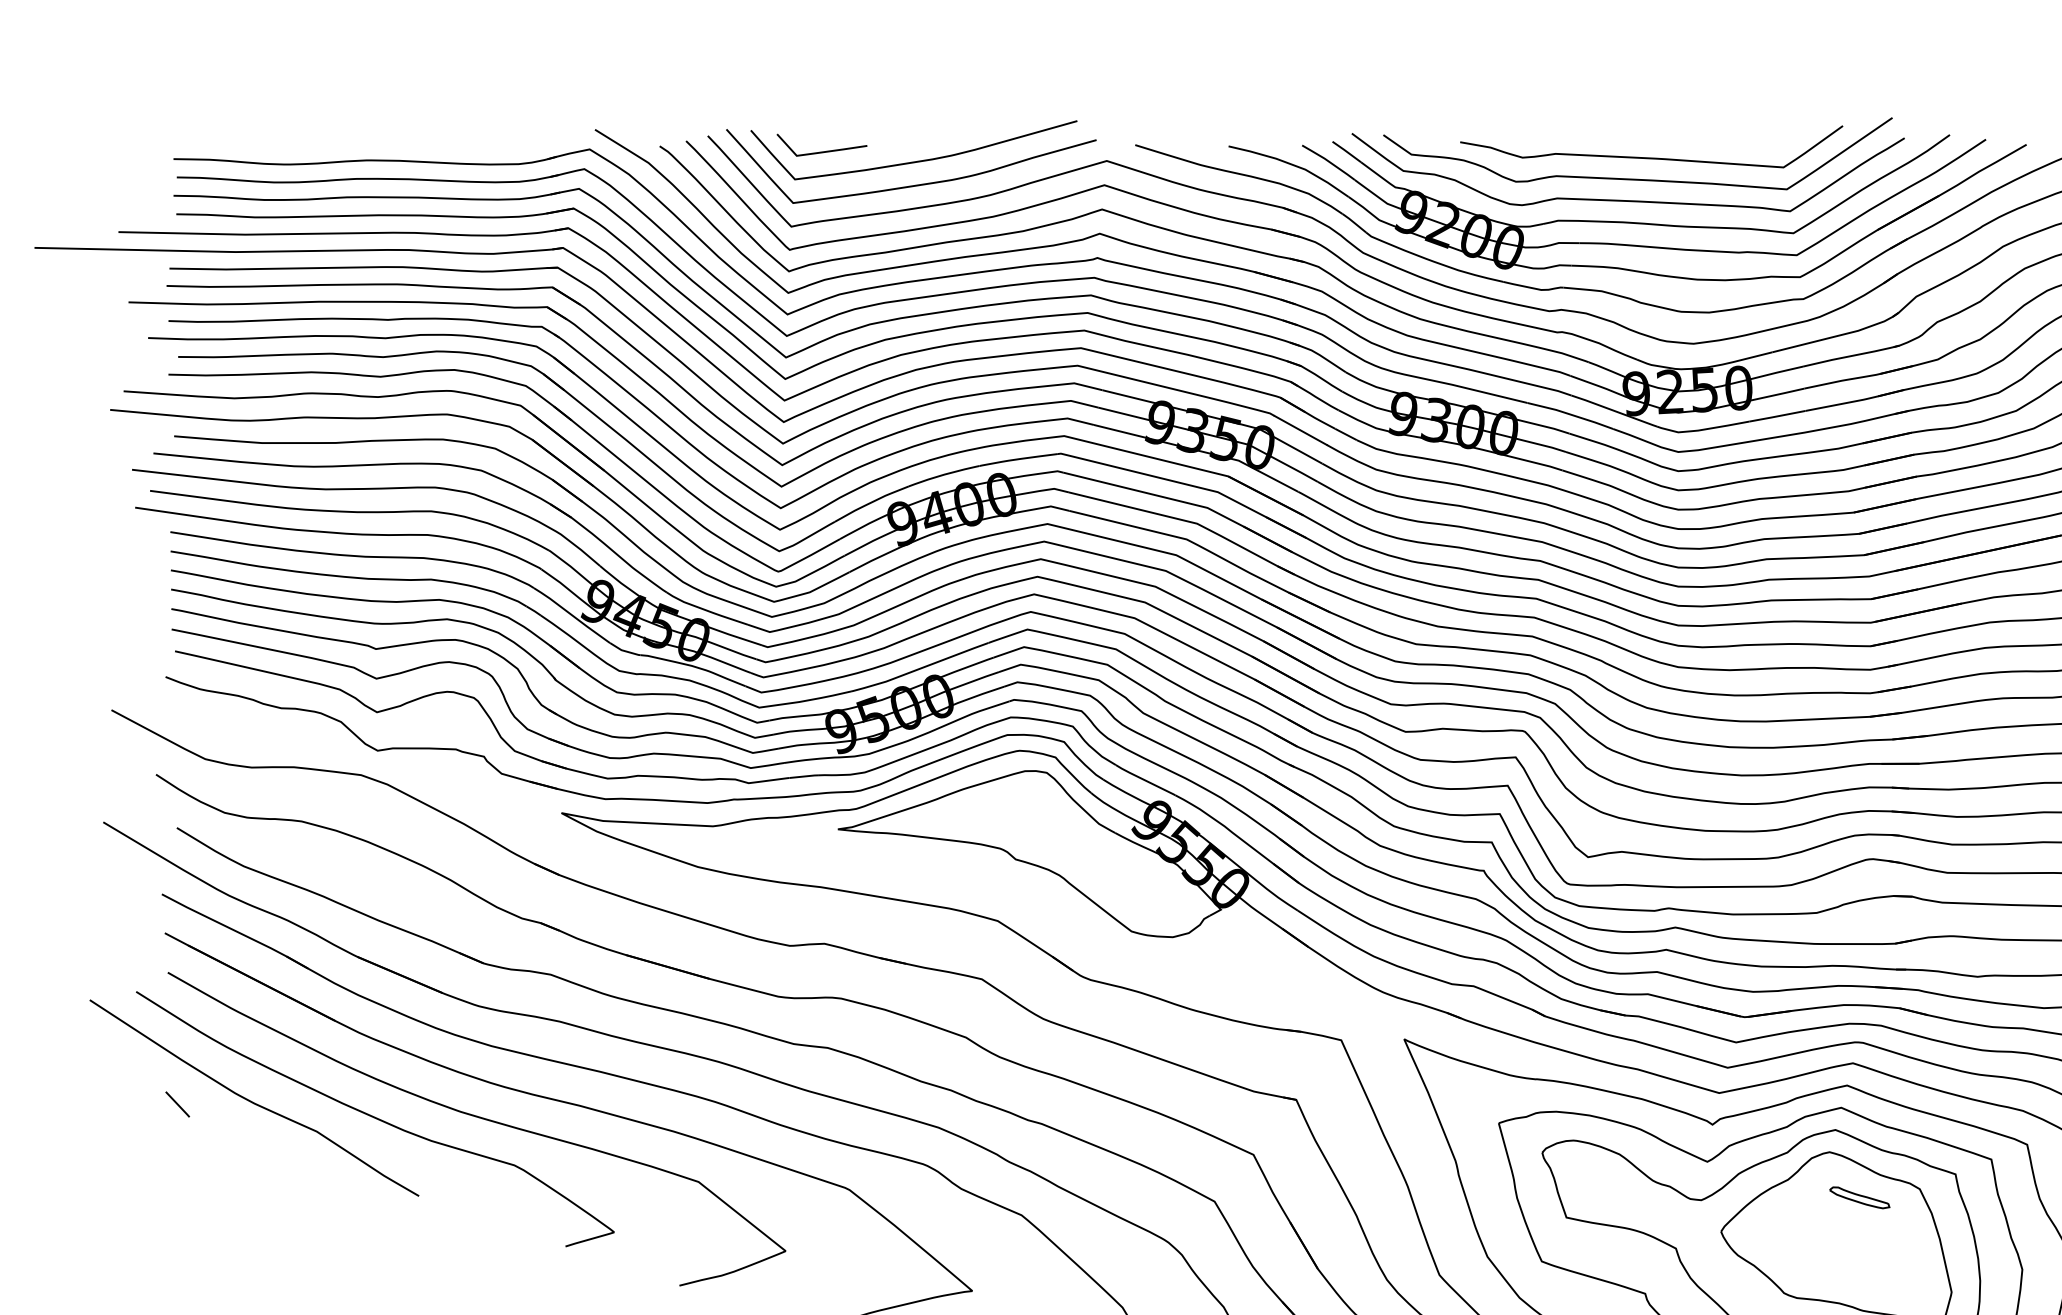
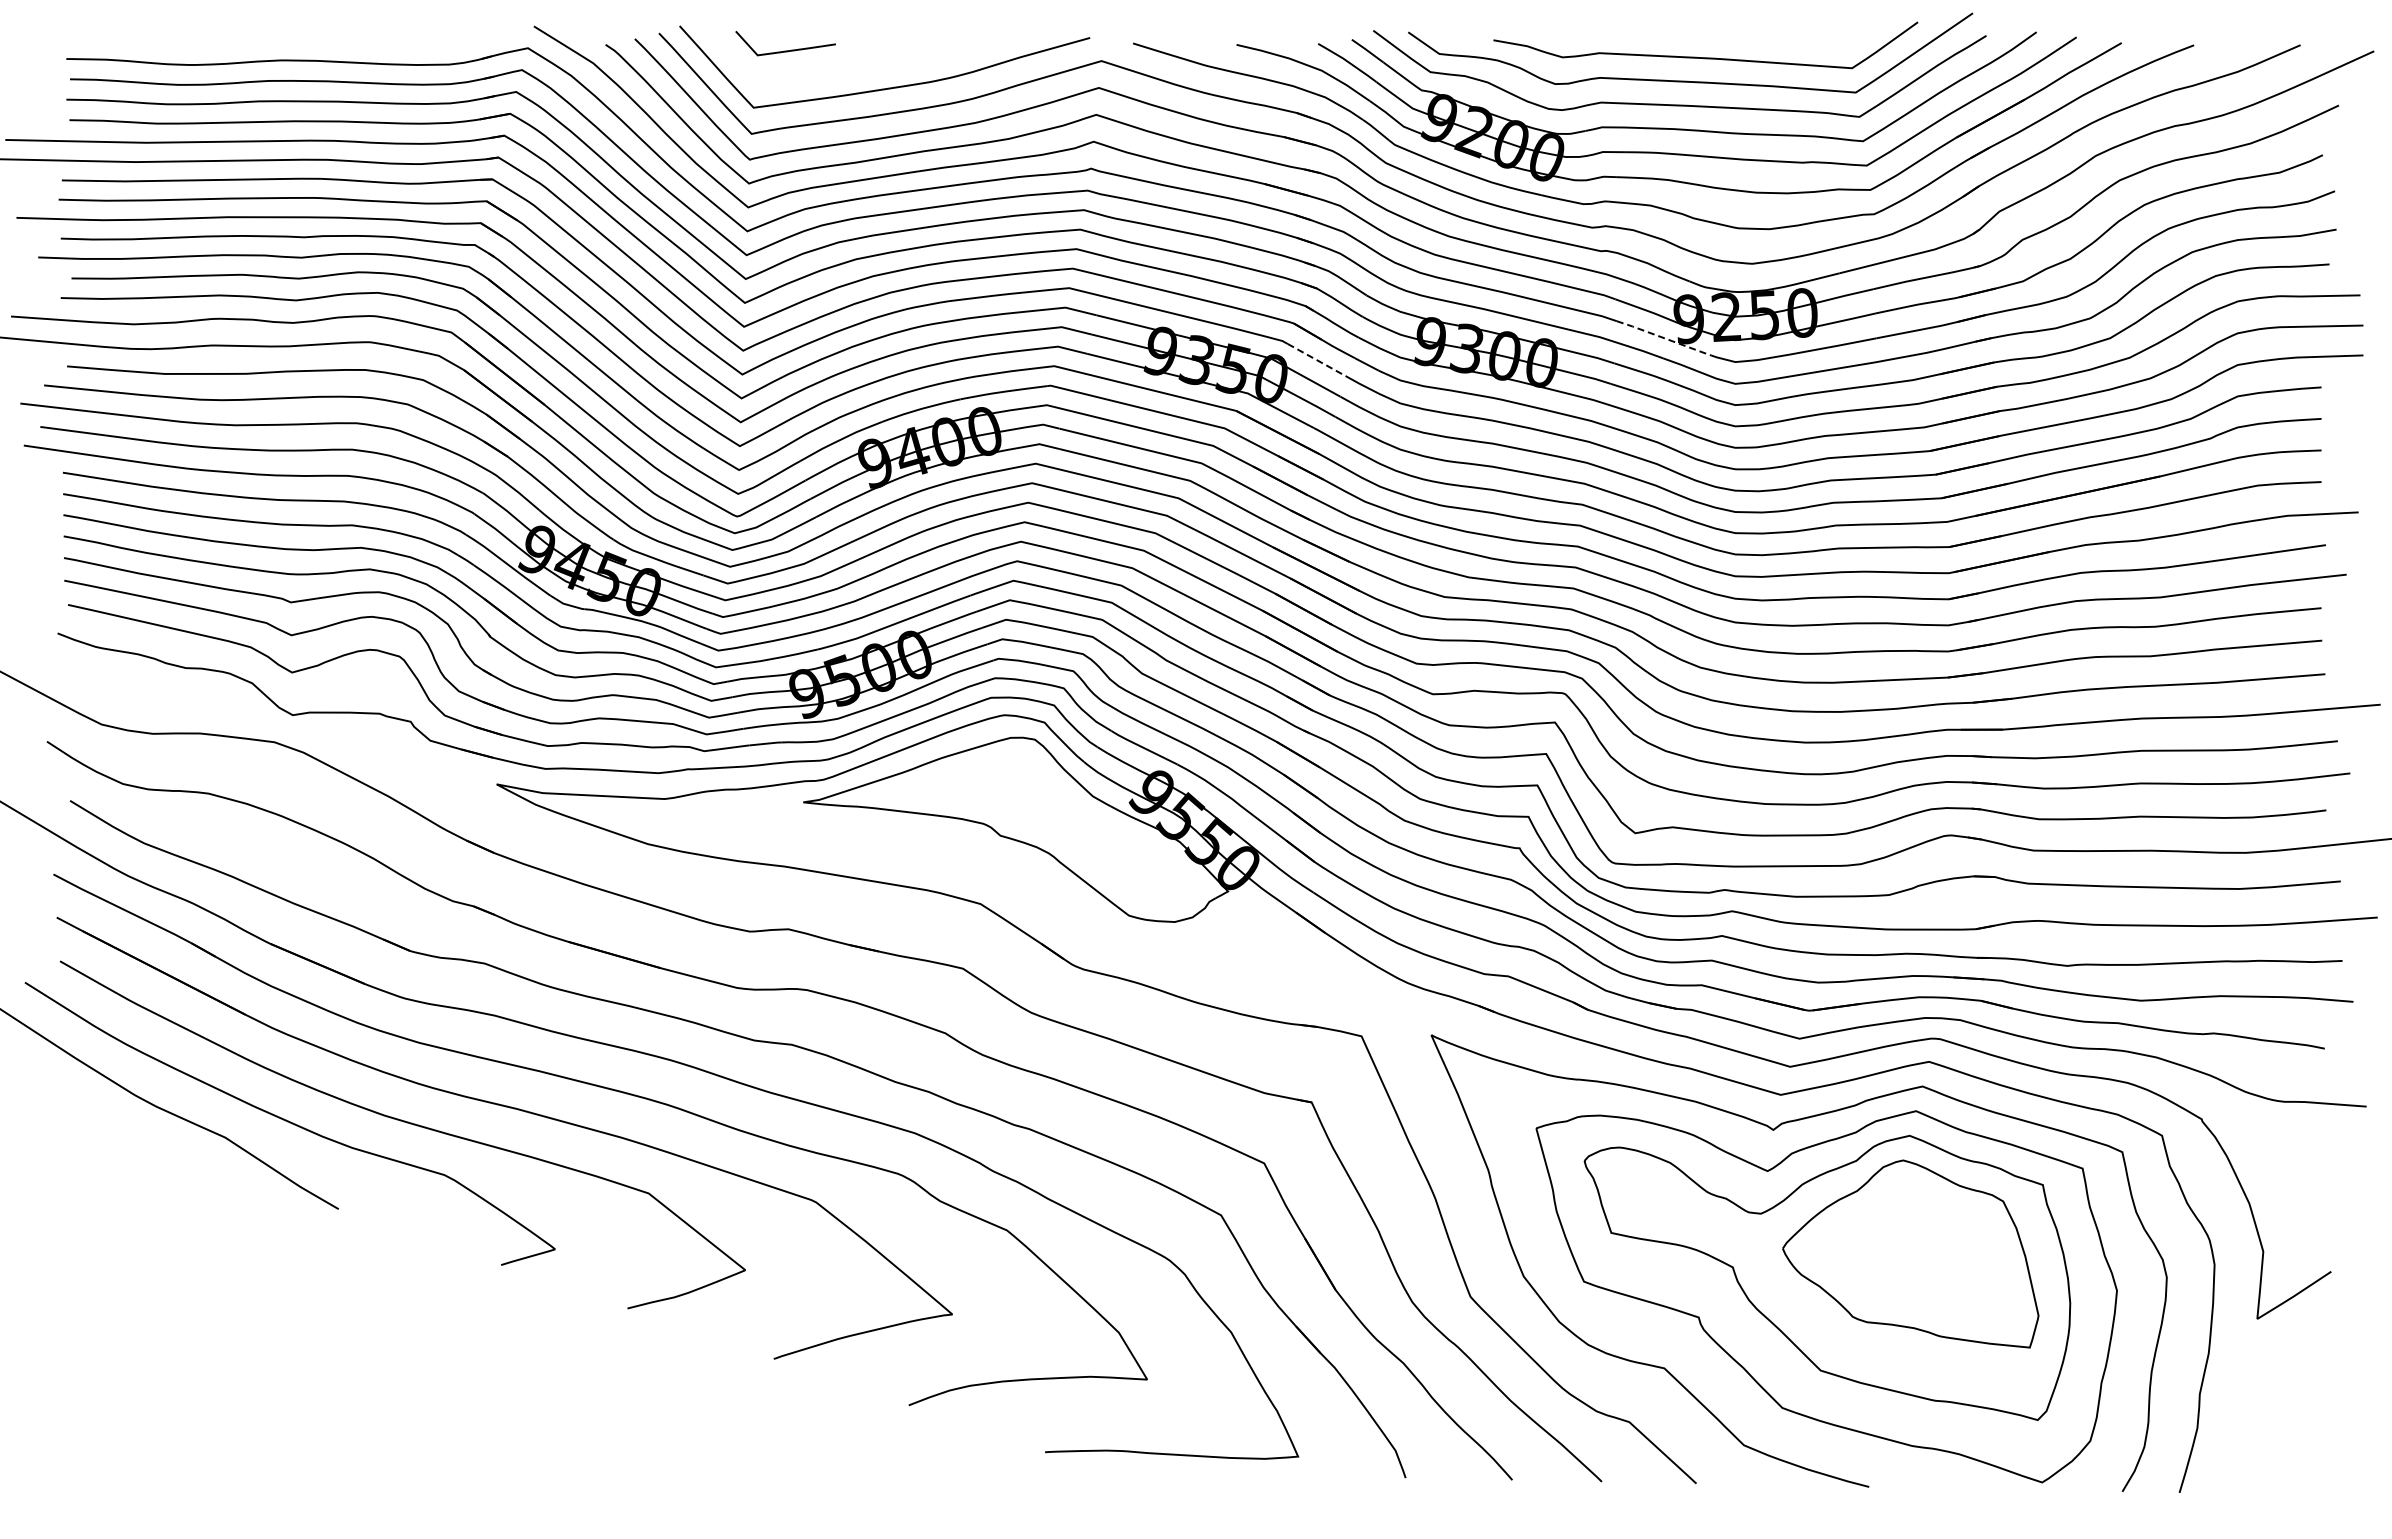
curve: (913, 161) -> (887, 61), removed
line: (1614, 411) -> (1664, 338), solid -> dashed
line: (1301, 430) -> (1317, 360), solid -> dashed
line: (177, 1104) -> (70, 1107), removed
part: (1859, 1197) -> (1936, 1210), removed

